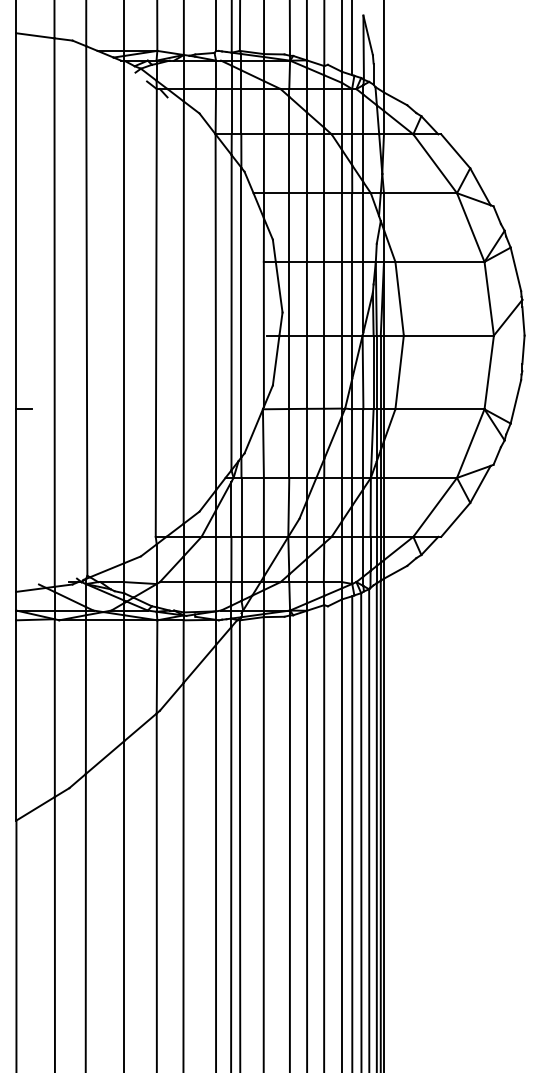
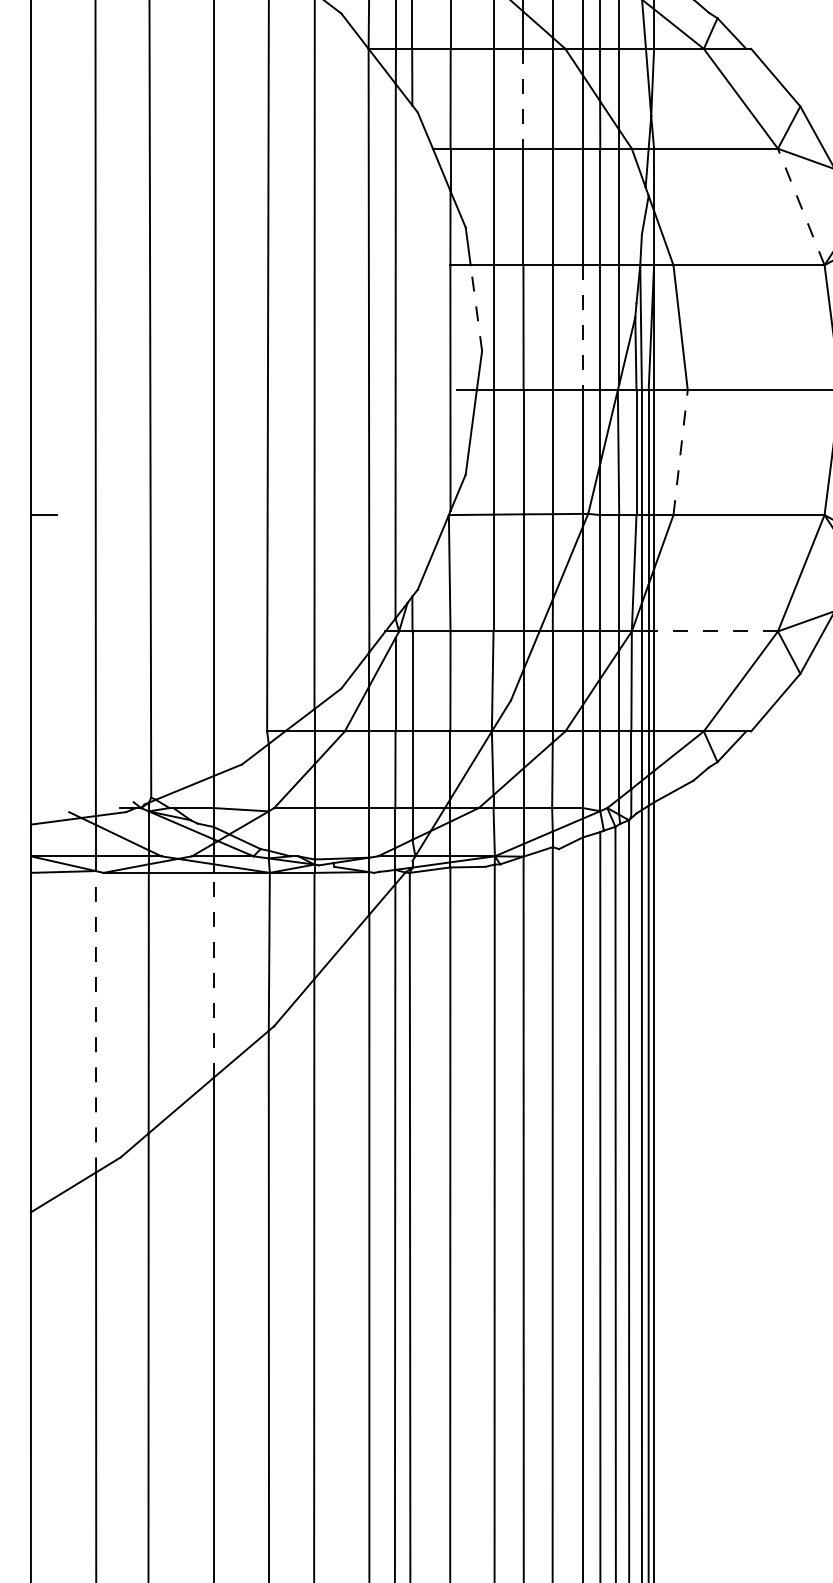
line: (306, 164) -> (522, 100), solid -> dashed
line: (470, 227) -> (800, 206), solid -> dashed
line: (279, 287) -> (476, 308), solid -> dashed
line: (342, 298) -> (583, 327), solid -> dashed
line: (241, 312) -> (412, 350), removed
line: (399, 371) -> (680, 450), solid -> dashed
line: (420, 477) -> (716, 630), solid -> dashed
line: (124, 680) -> (214, 974), solid -> dashed
line: (54, 708) -> (95, 1022), solid -> dashed

